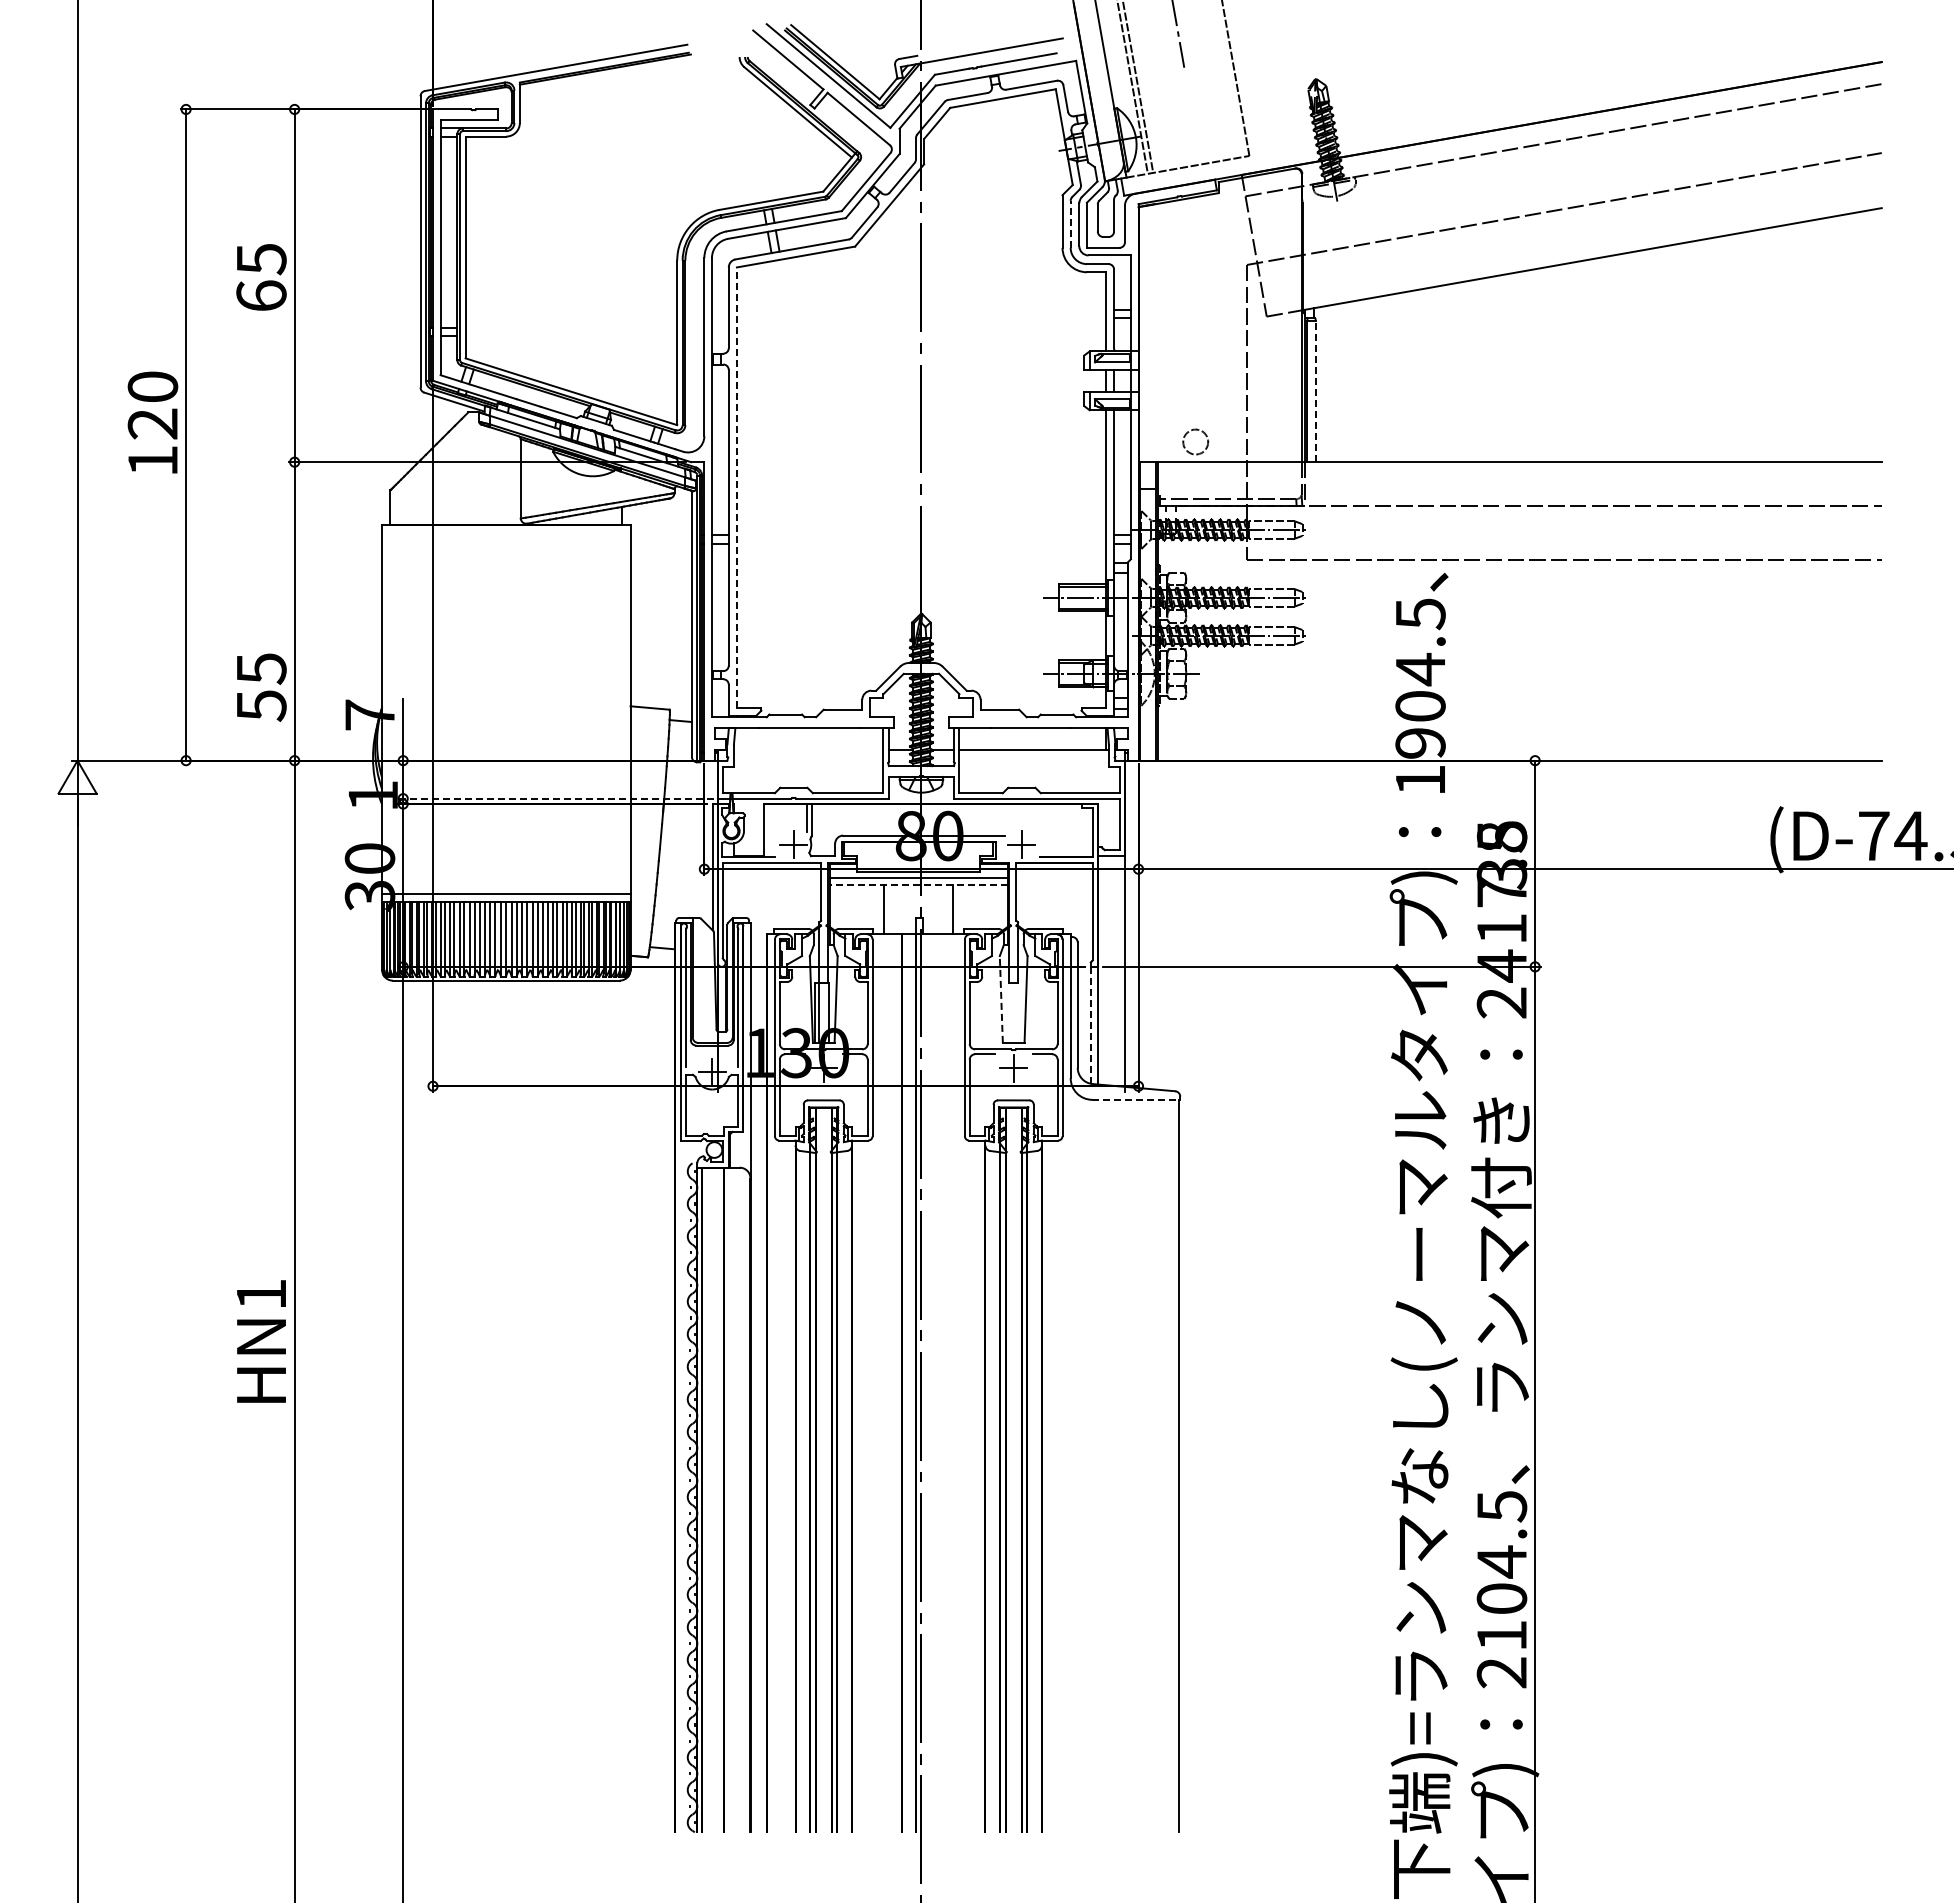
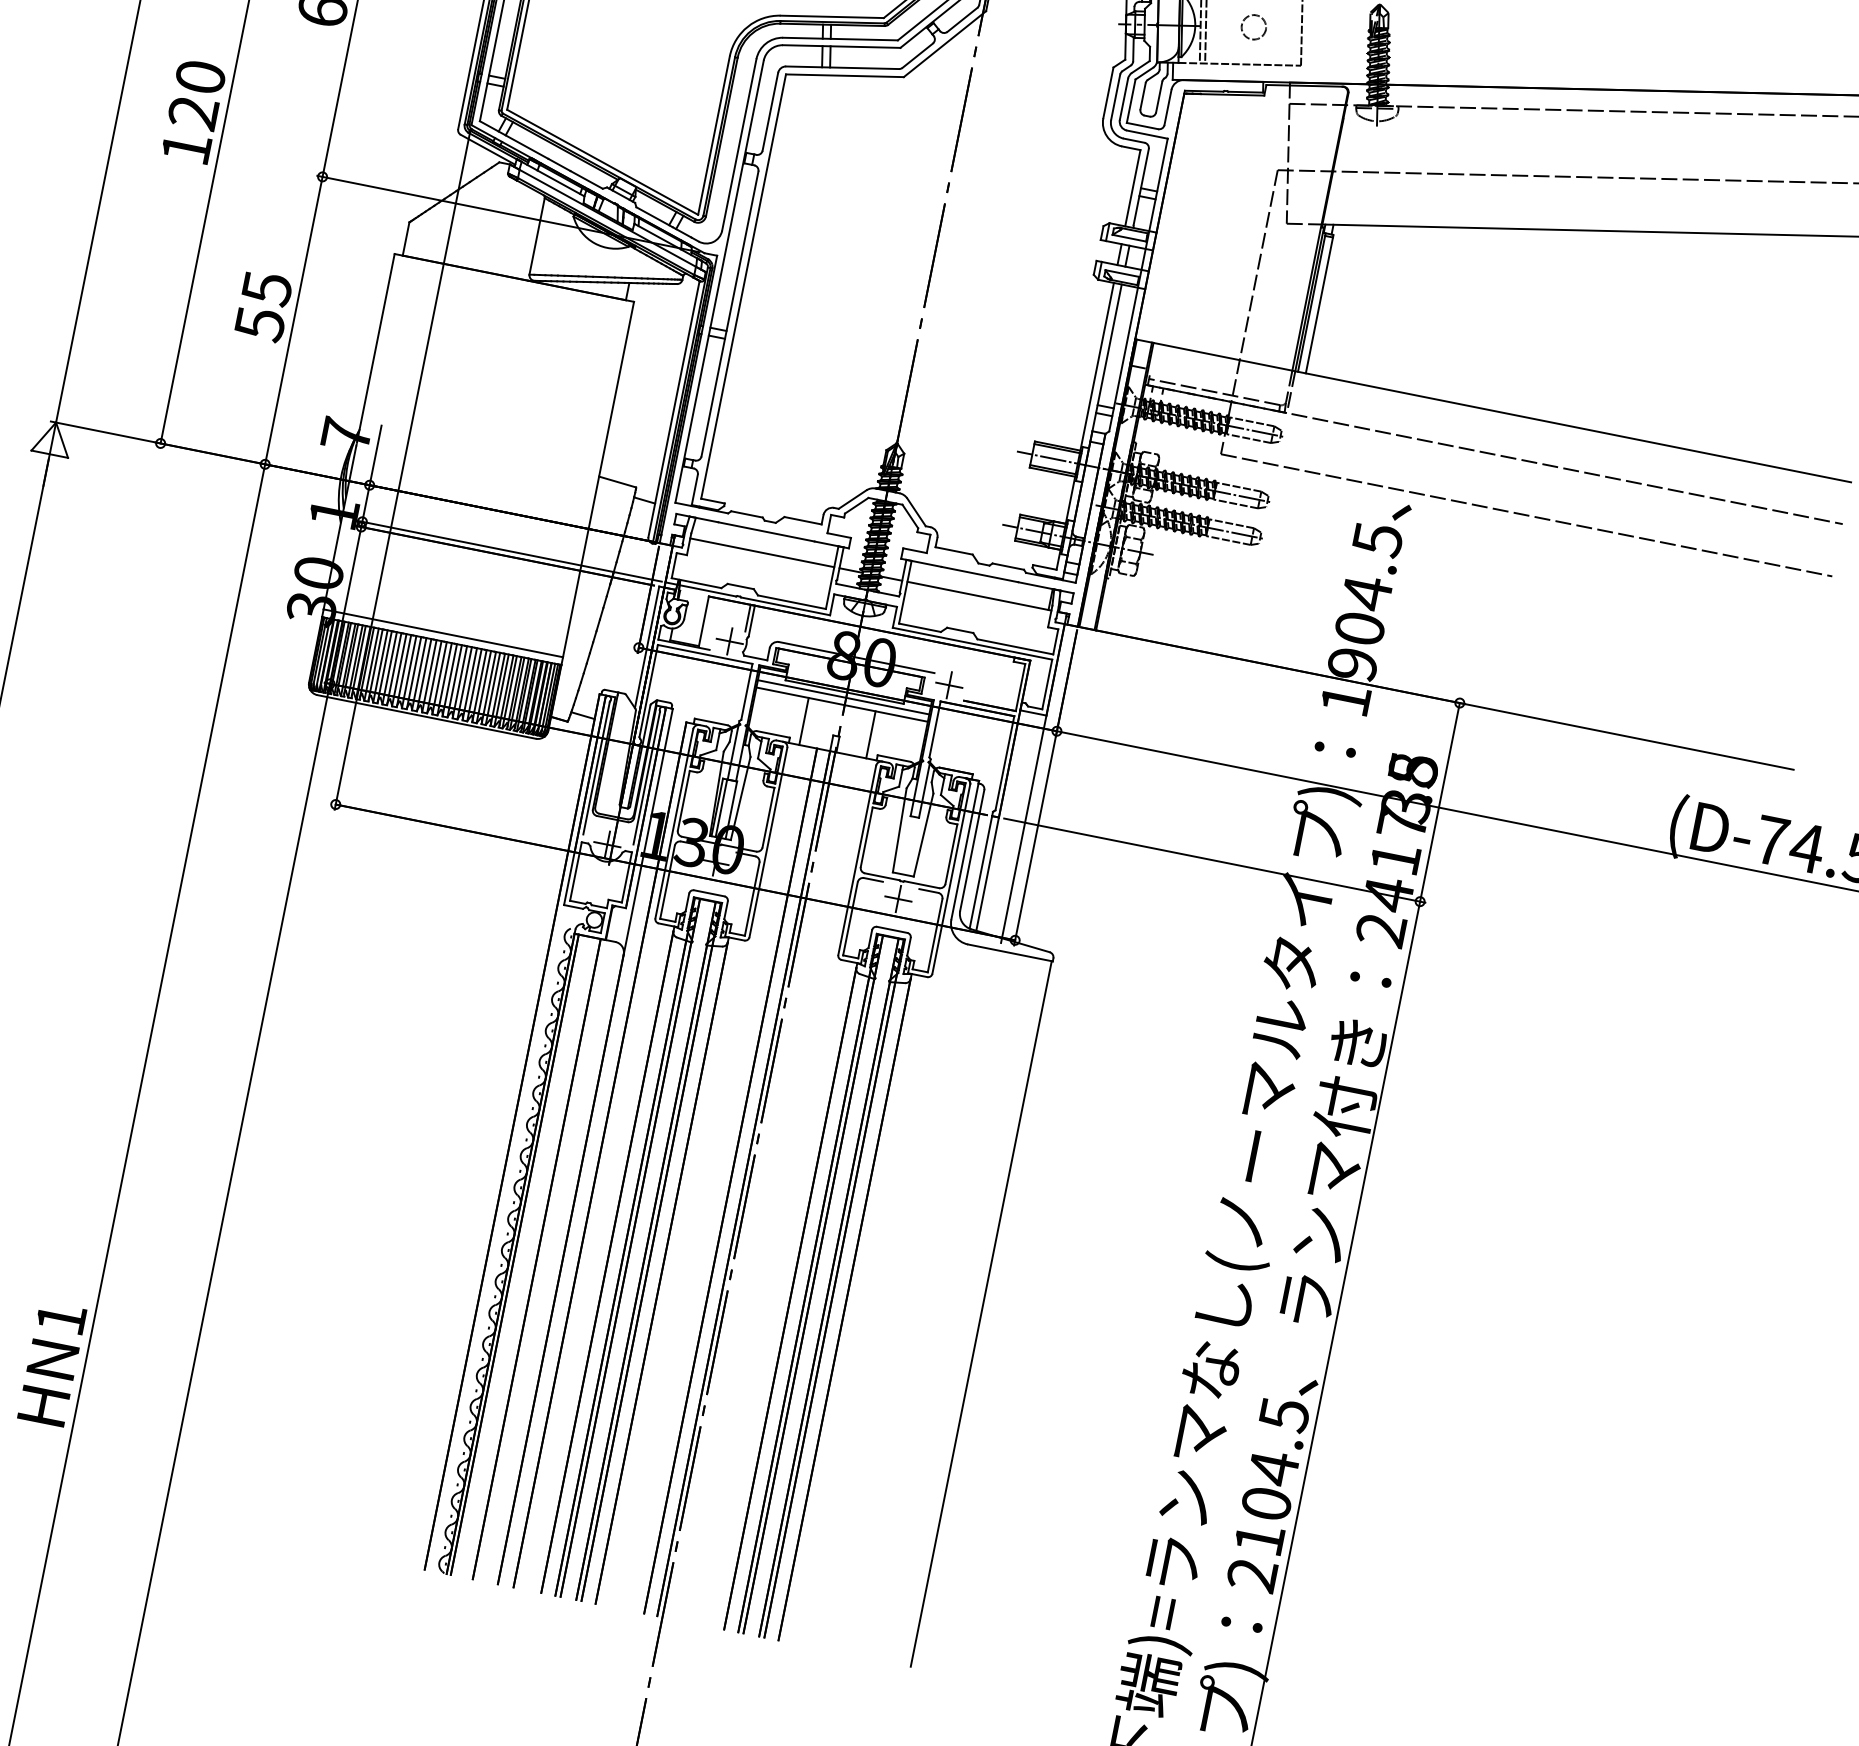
line: (1070, 223) -> (1115, 96), dashed -> solid
line: (1315, 391) -> (1319, 305), dashed -> solid
circle: (1195, 441) -> (1253, 26), moved
line: (736, 487) -> (743, 286), dashed -> solid
text: (261, 687) -> (263, 306), moved
line: (808, 749) -> (762, 552), added
line: (555, 798) -> (509, 550), dashed -> solid
line: (918, 885) -> (841, 704), dashed -> solid
line: (1001, 998) -> (900, 829), dashed -> solid
line: (1090, 1025) -> (980, 872), dashed -> solid
line: (1136, 1099) -> (1010, 952), dashed -> solid
text: (261, 1341) -> (52, 1364), moved

